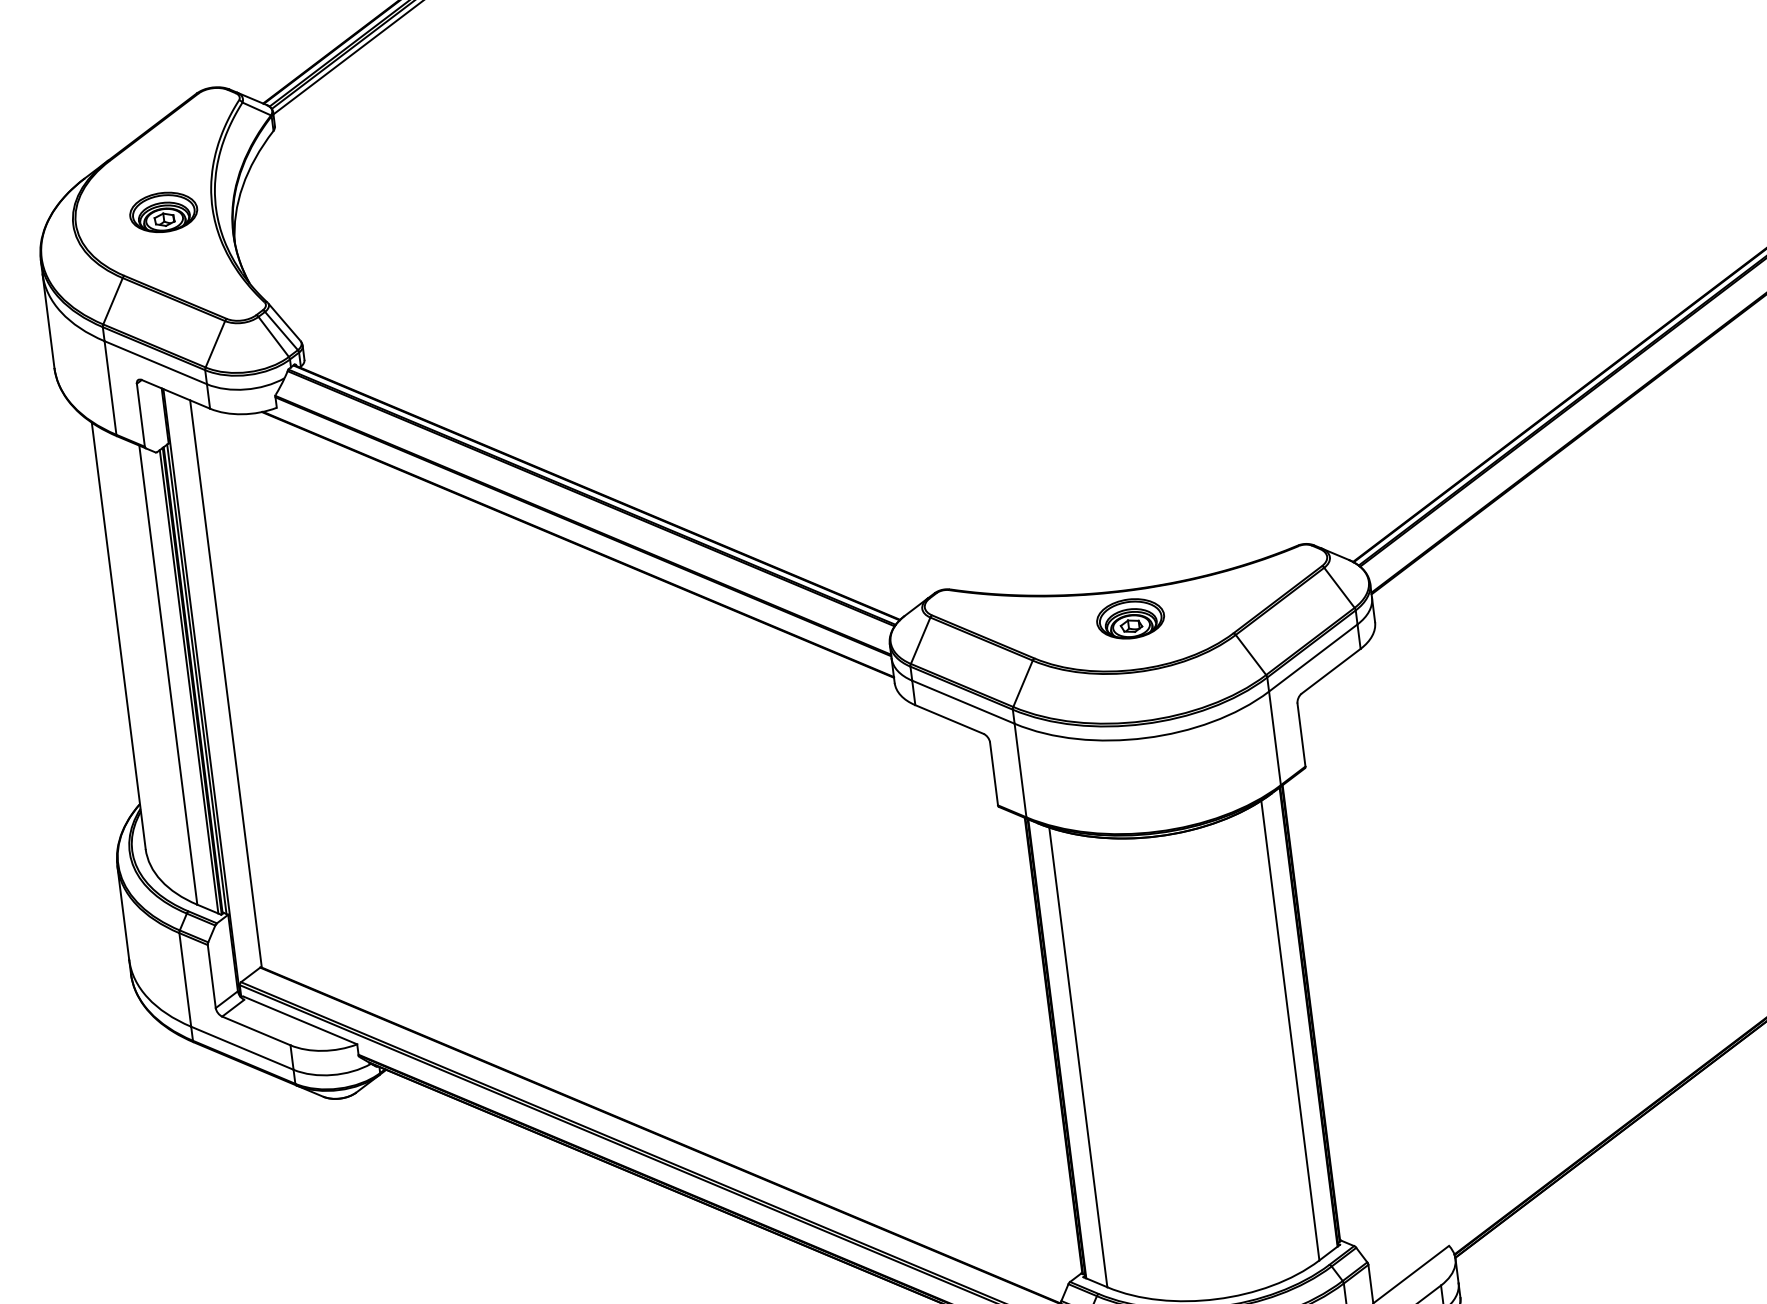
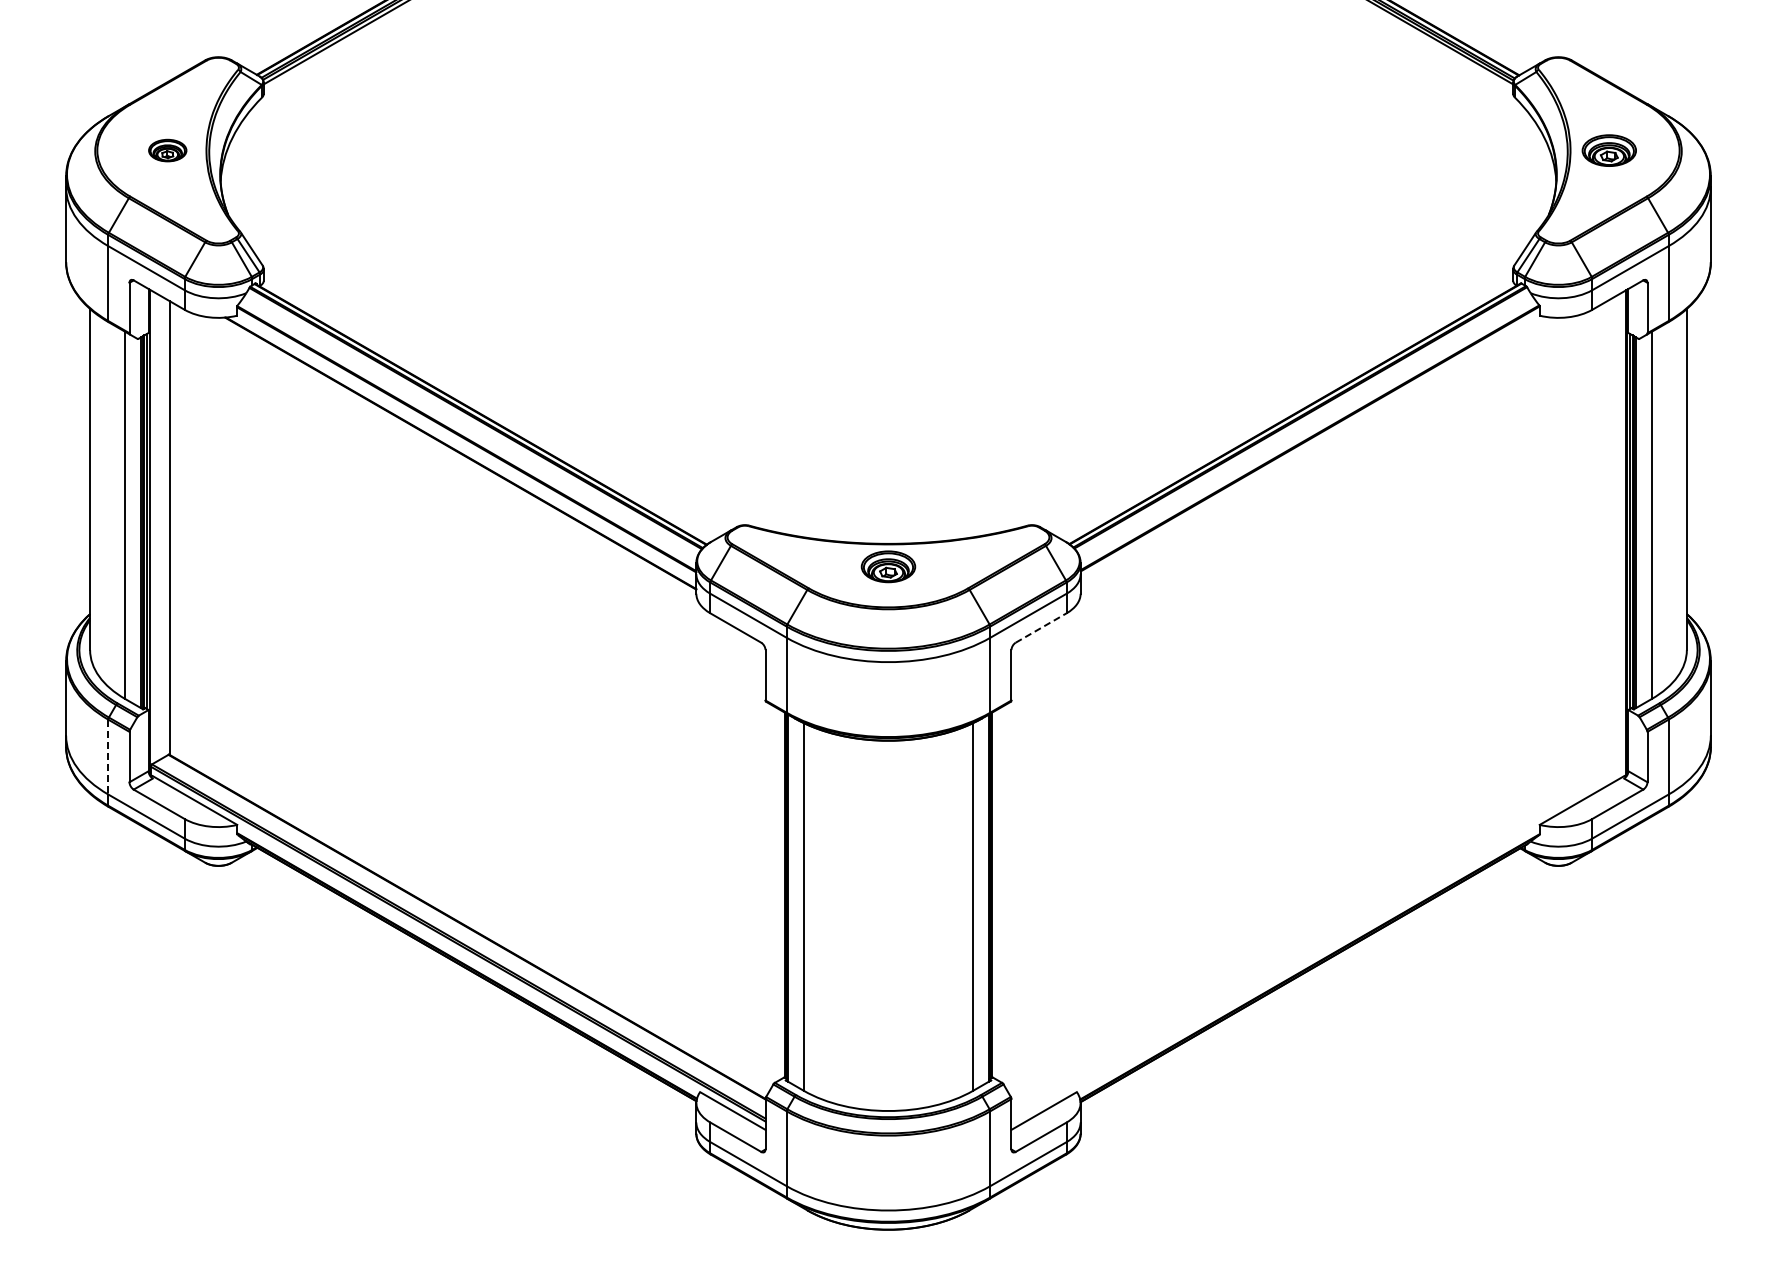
part: (163, 212) -> (167, 150), size x0.7
line: (1331, 670) -> (1041, 627), solid -> dashed
line: (185, 980) -> (108, 757), solid -> dashed

